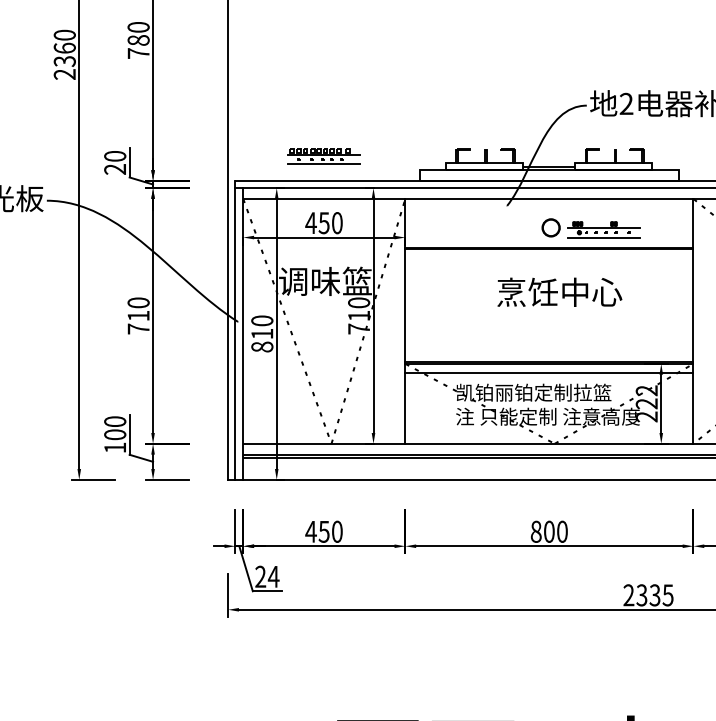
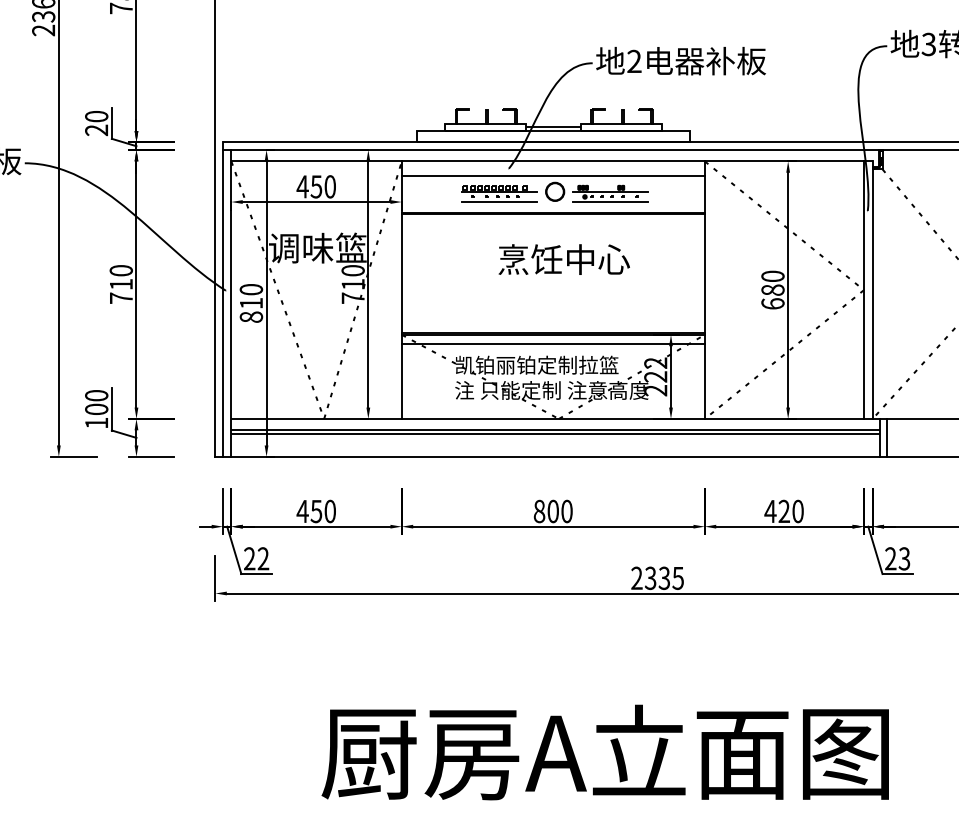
part: (324, 156) -> (499, 193), moved
line: (548, 213) -> (552, 176), added
text: (273, 576) -> (263, 558), 24 -> 22

